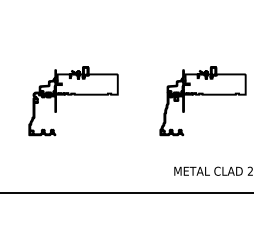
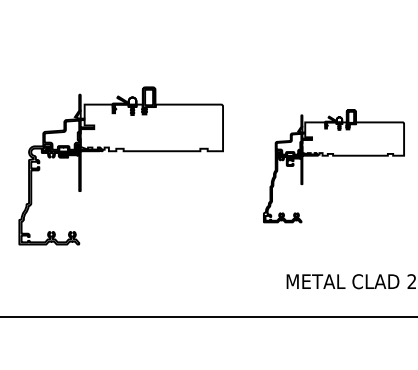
part: (73, 101) -> (121, 166), size x1.4

